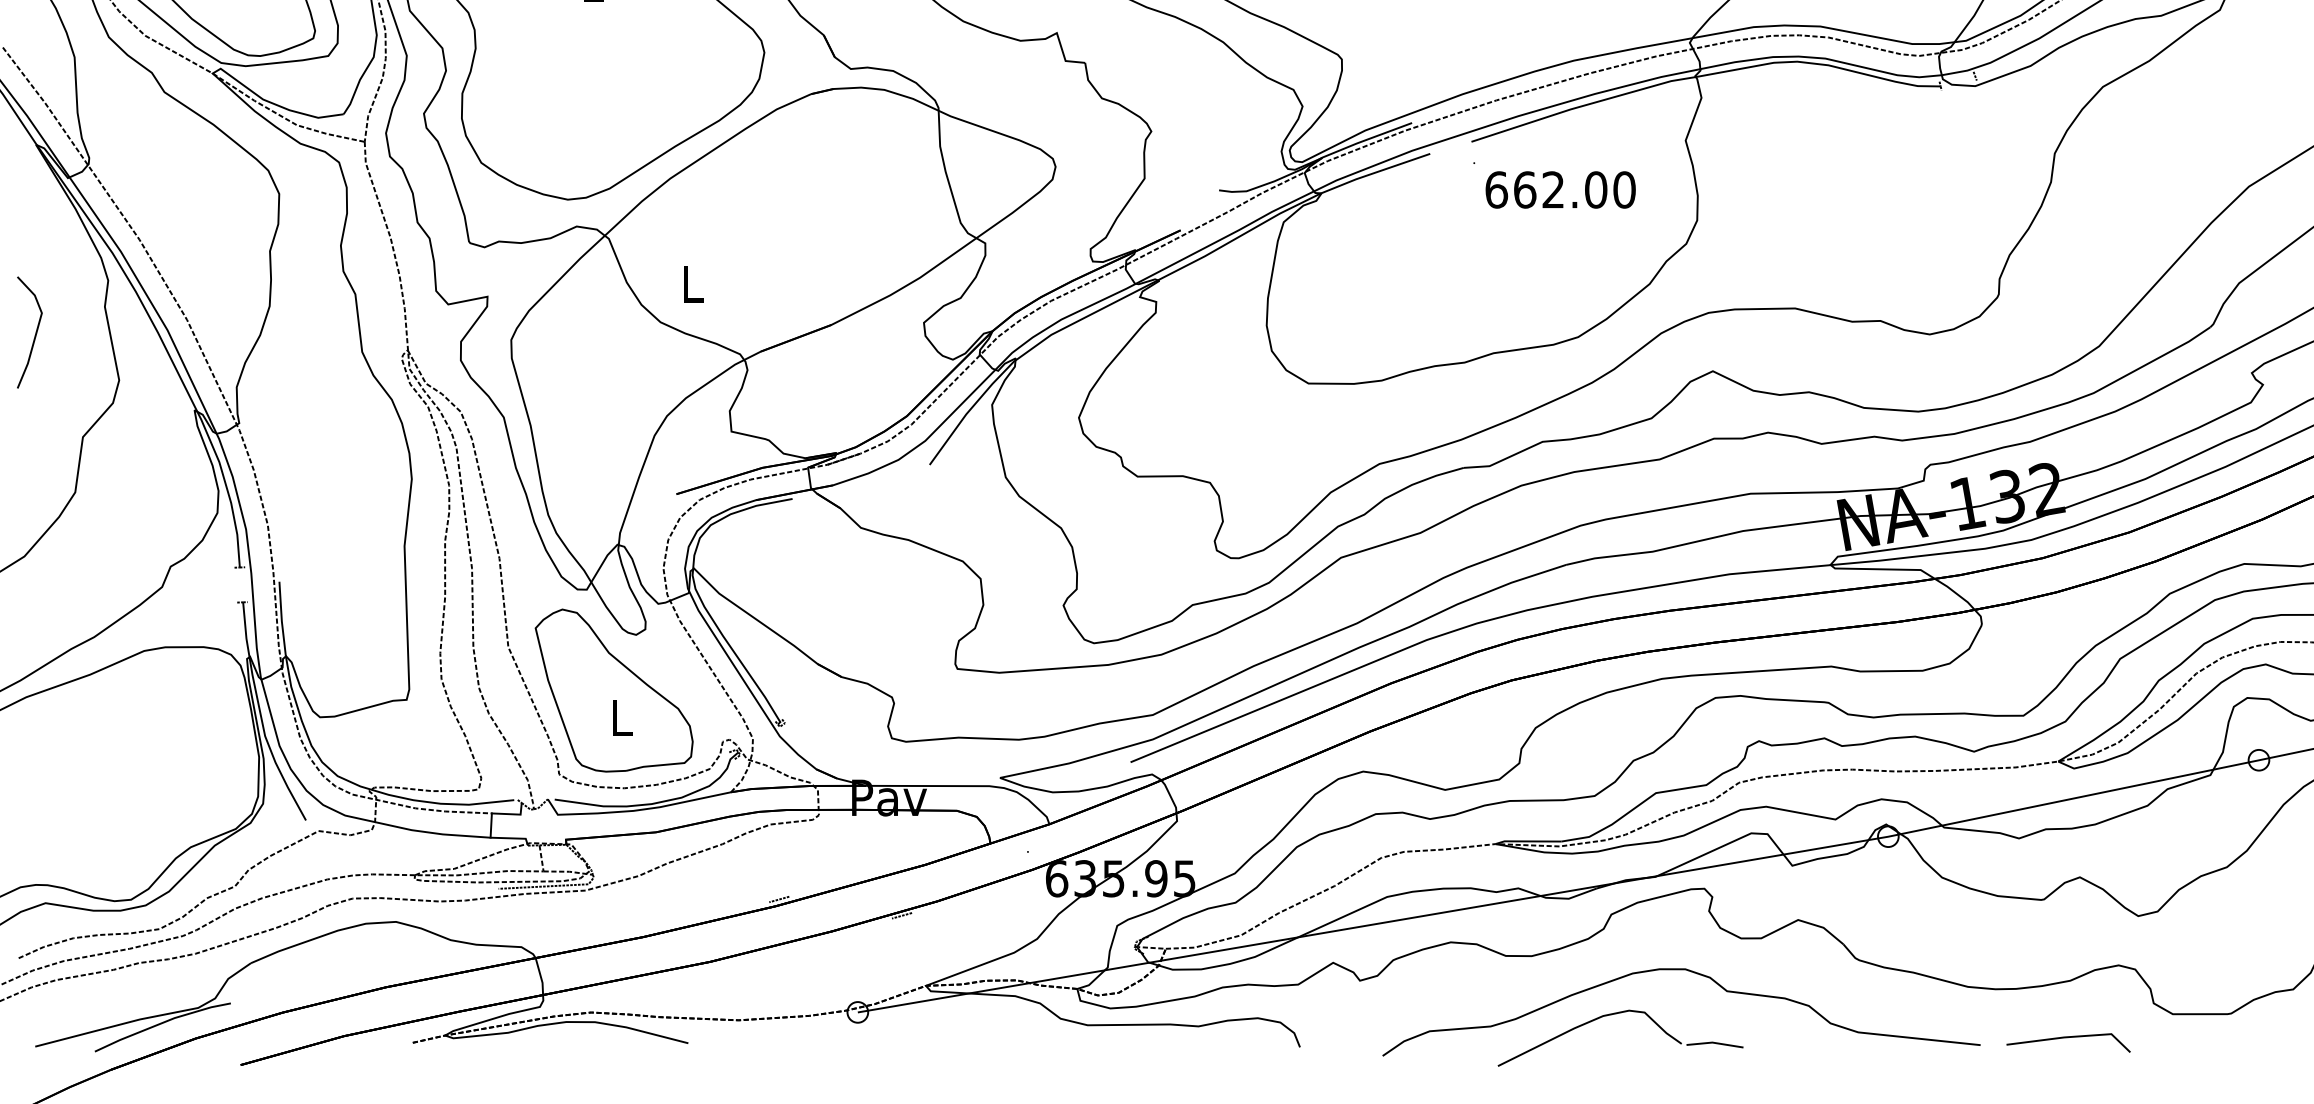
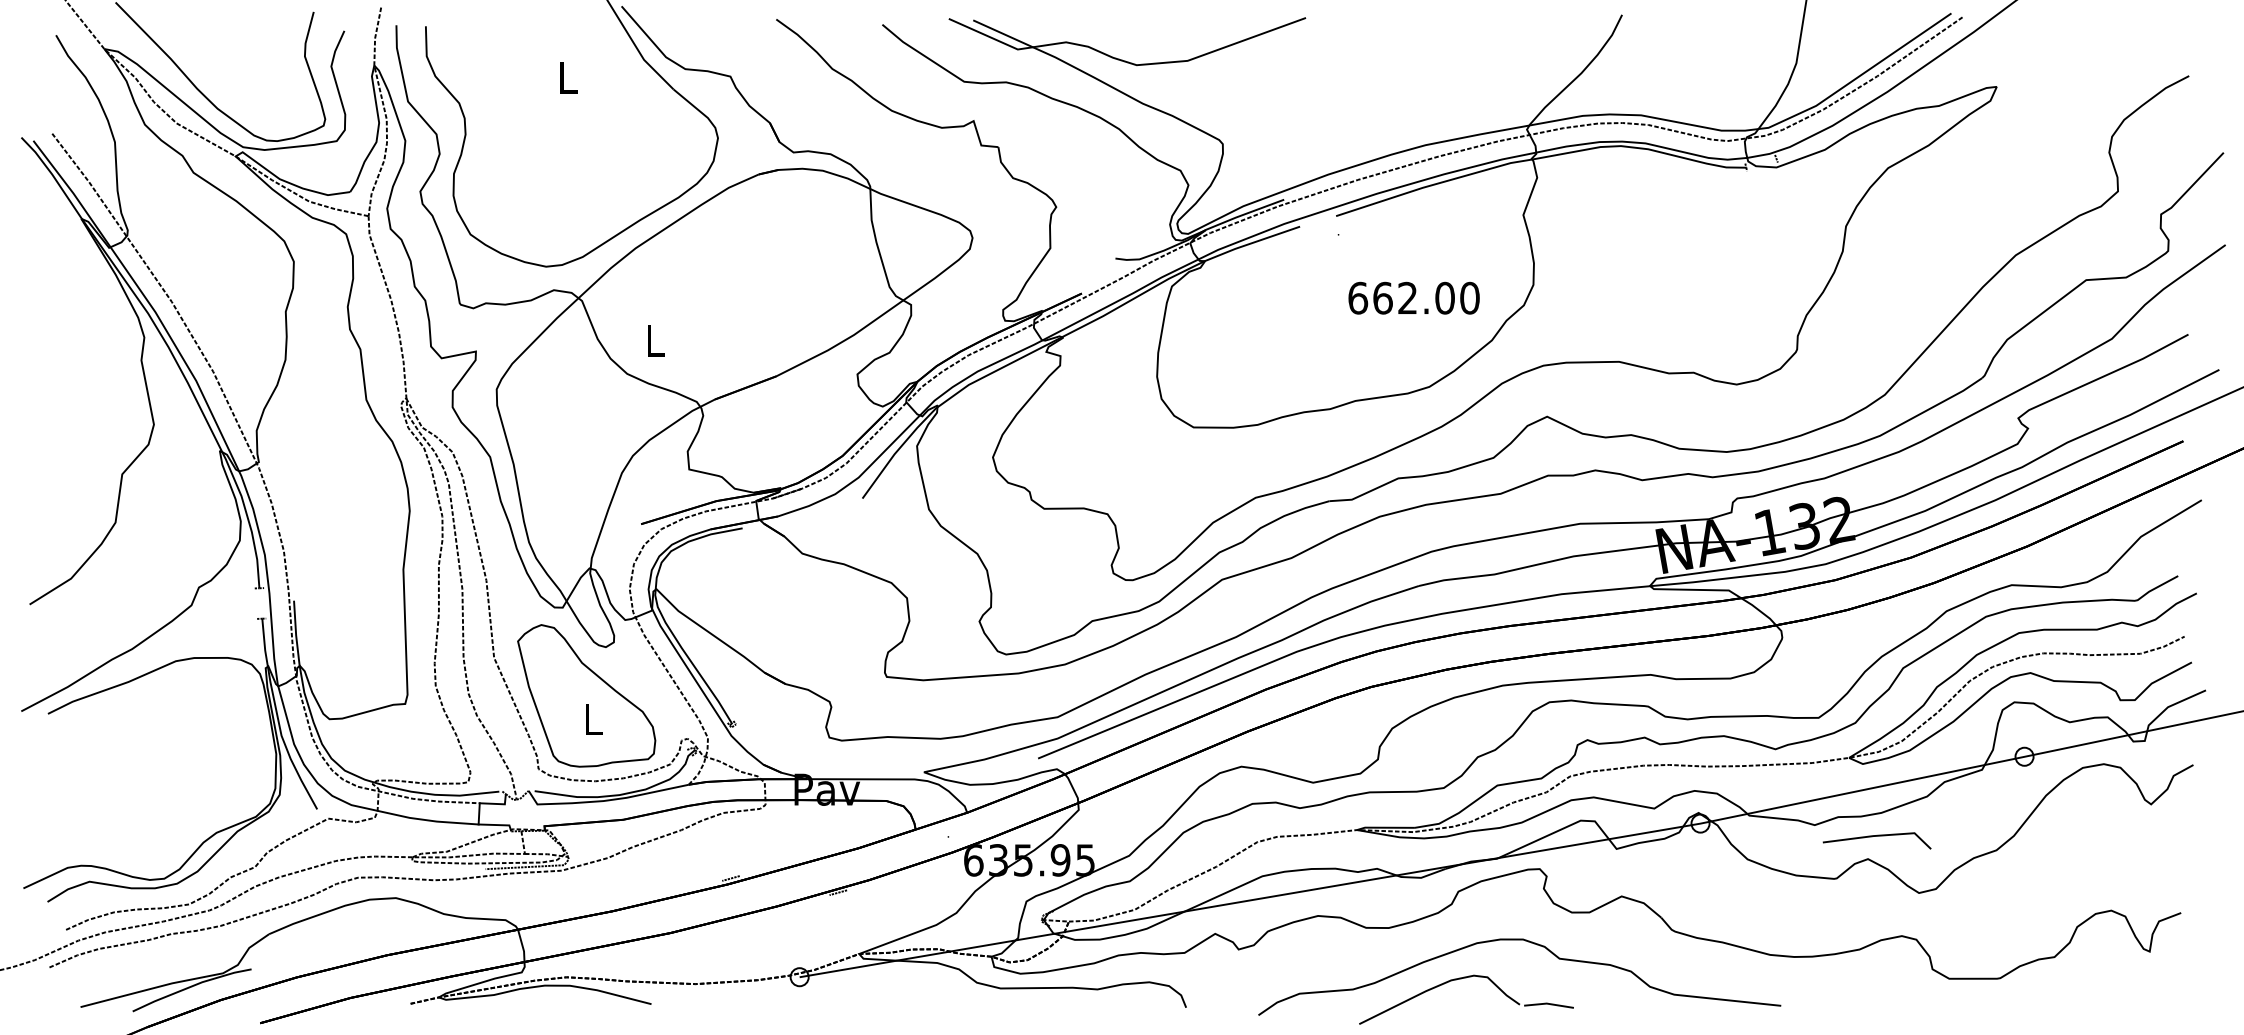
text: (1559, 189) -> (1413, 297), moved
line: (35, 332) -> (80, 382), removed
line: (2067, 1037) -> (1876, 836), moved

